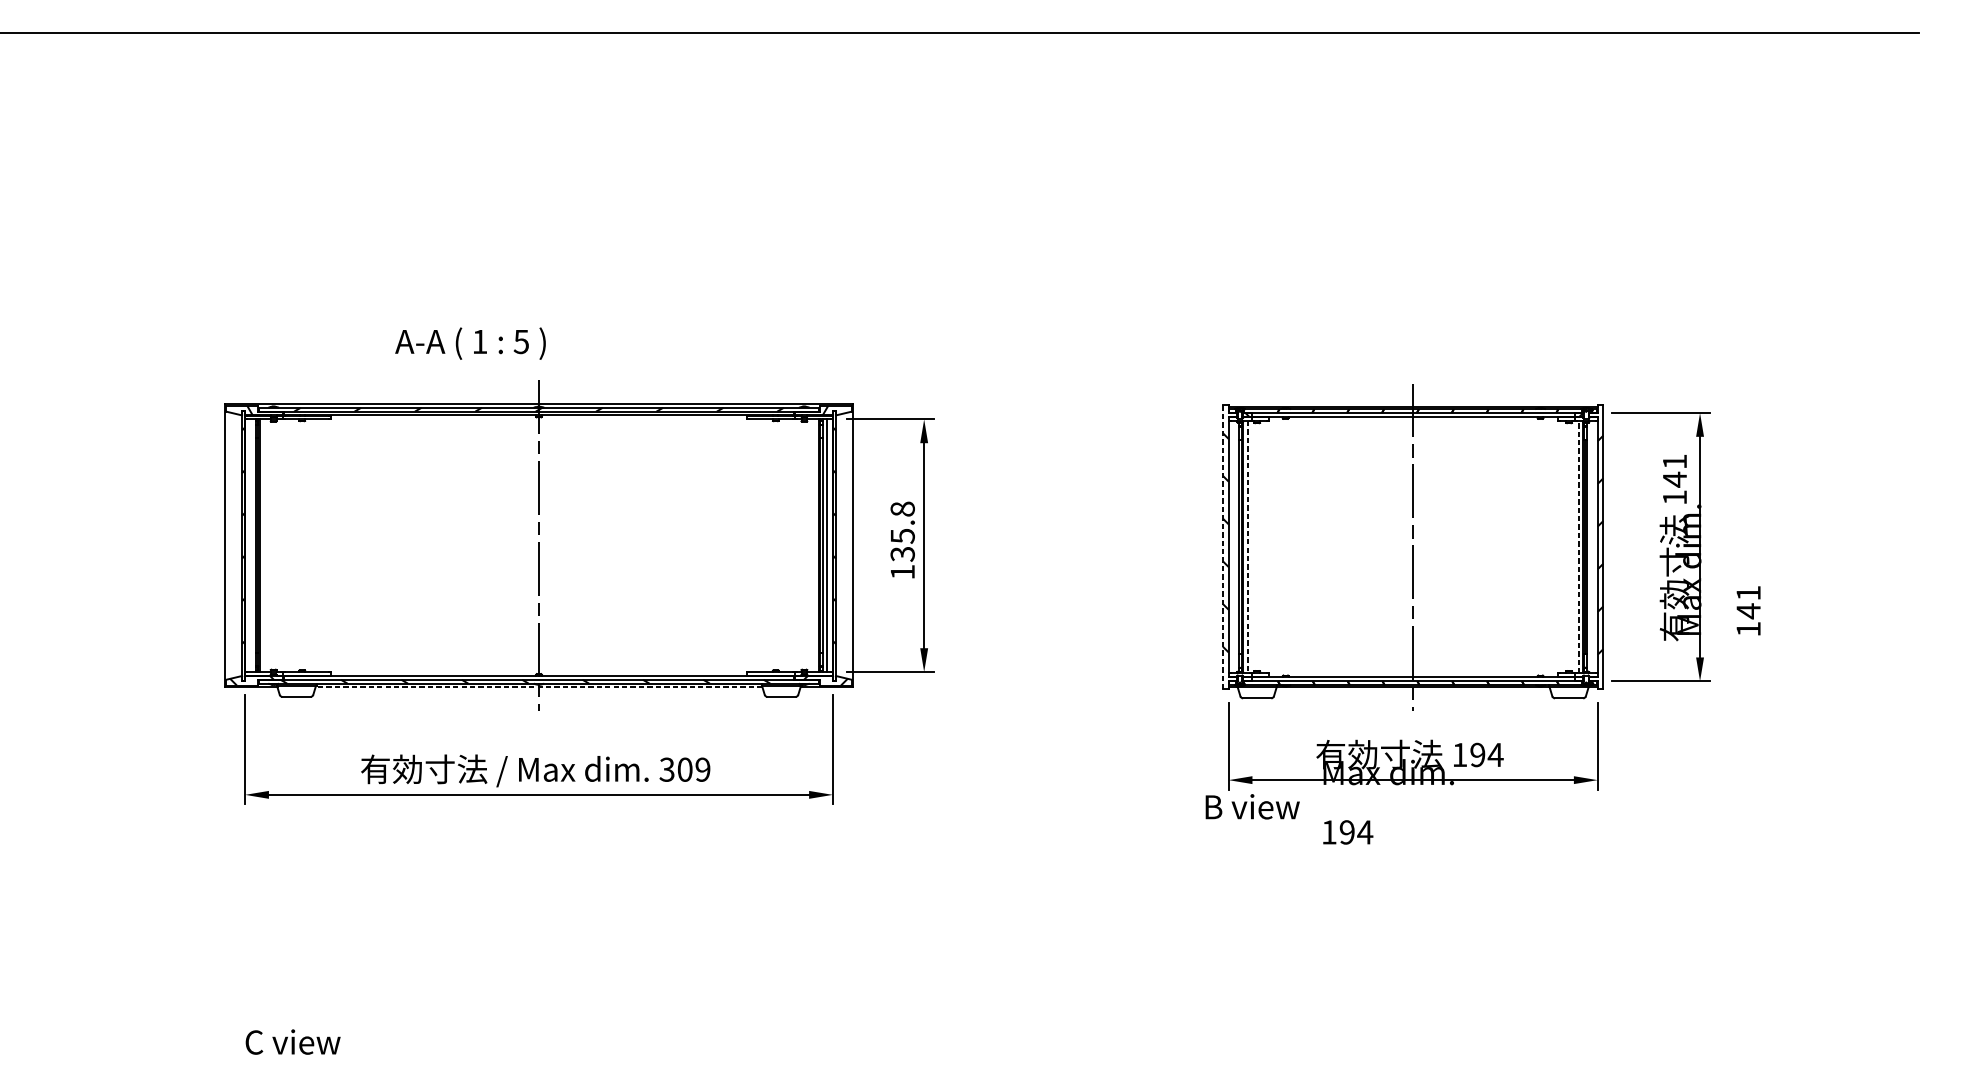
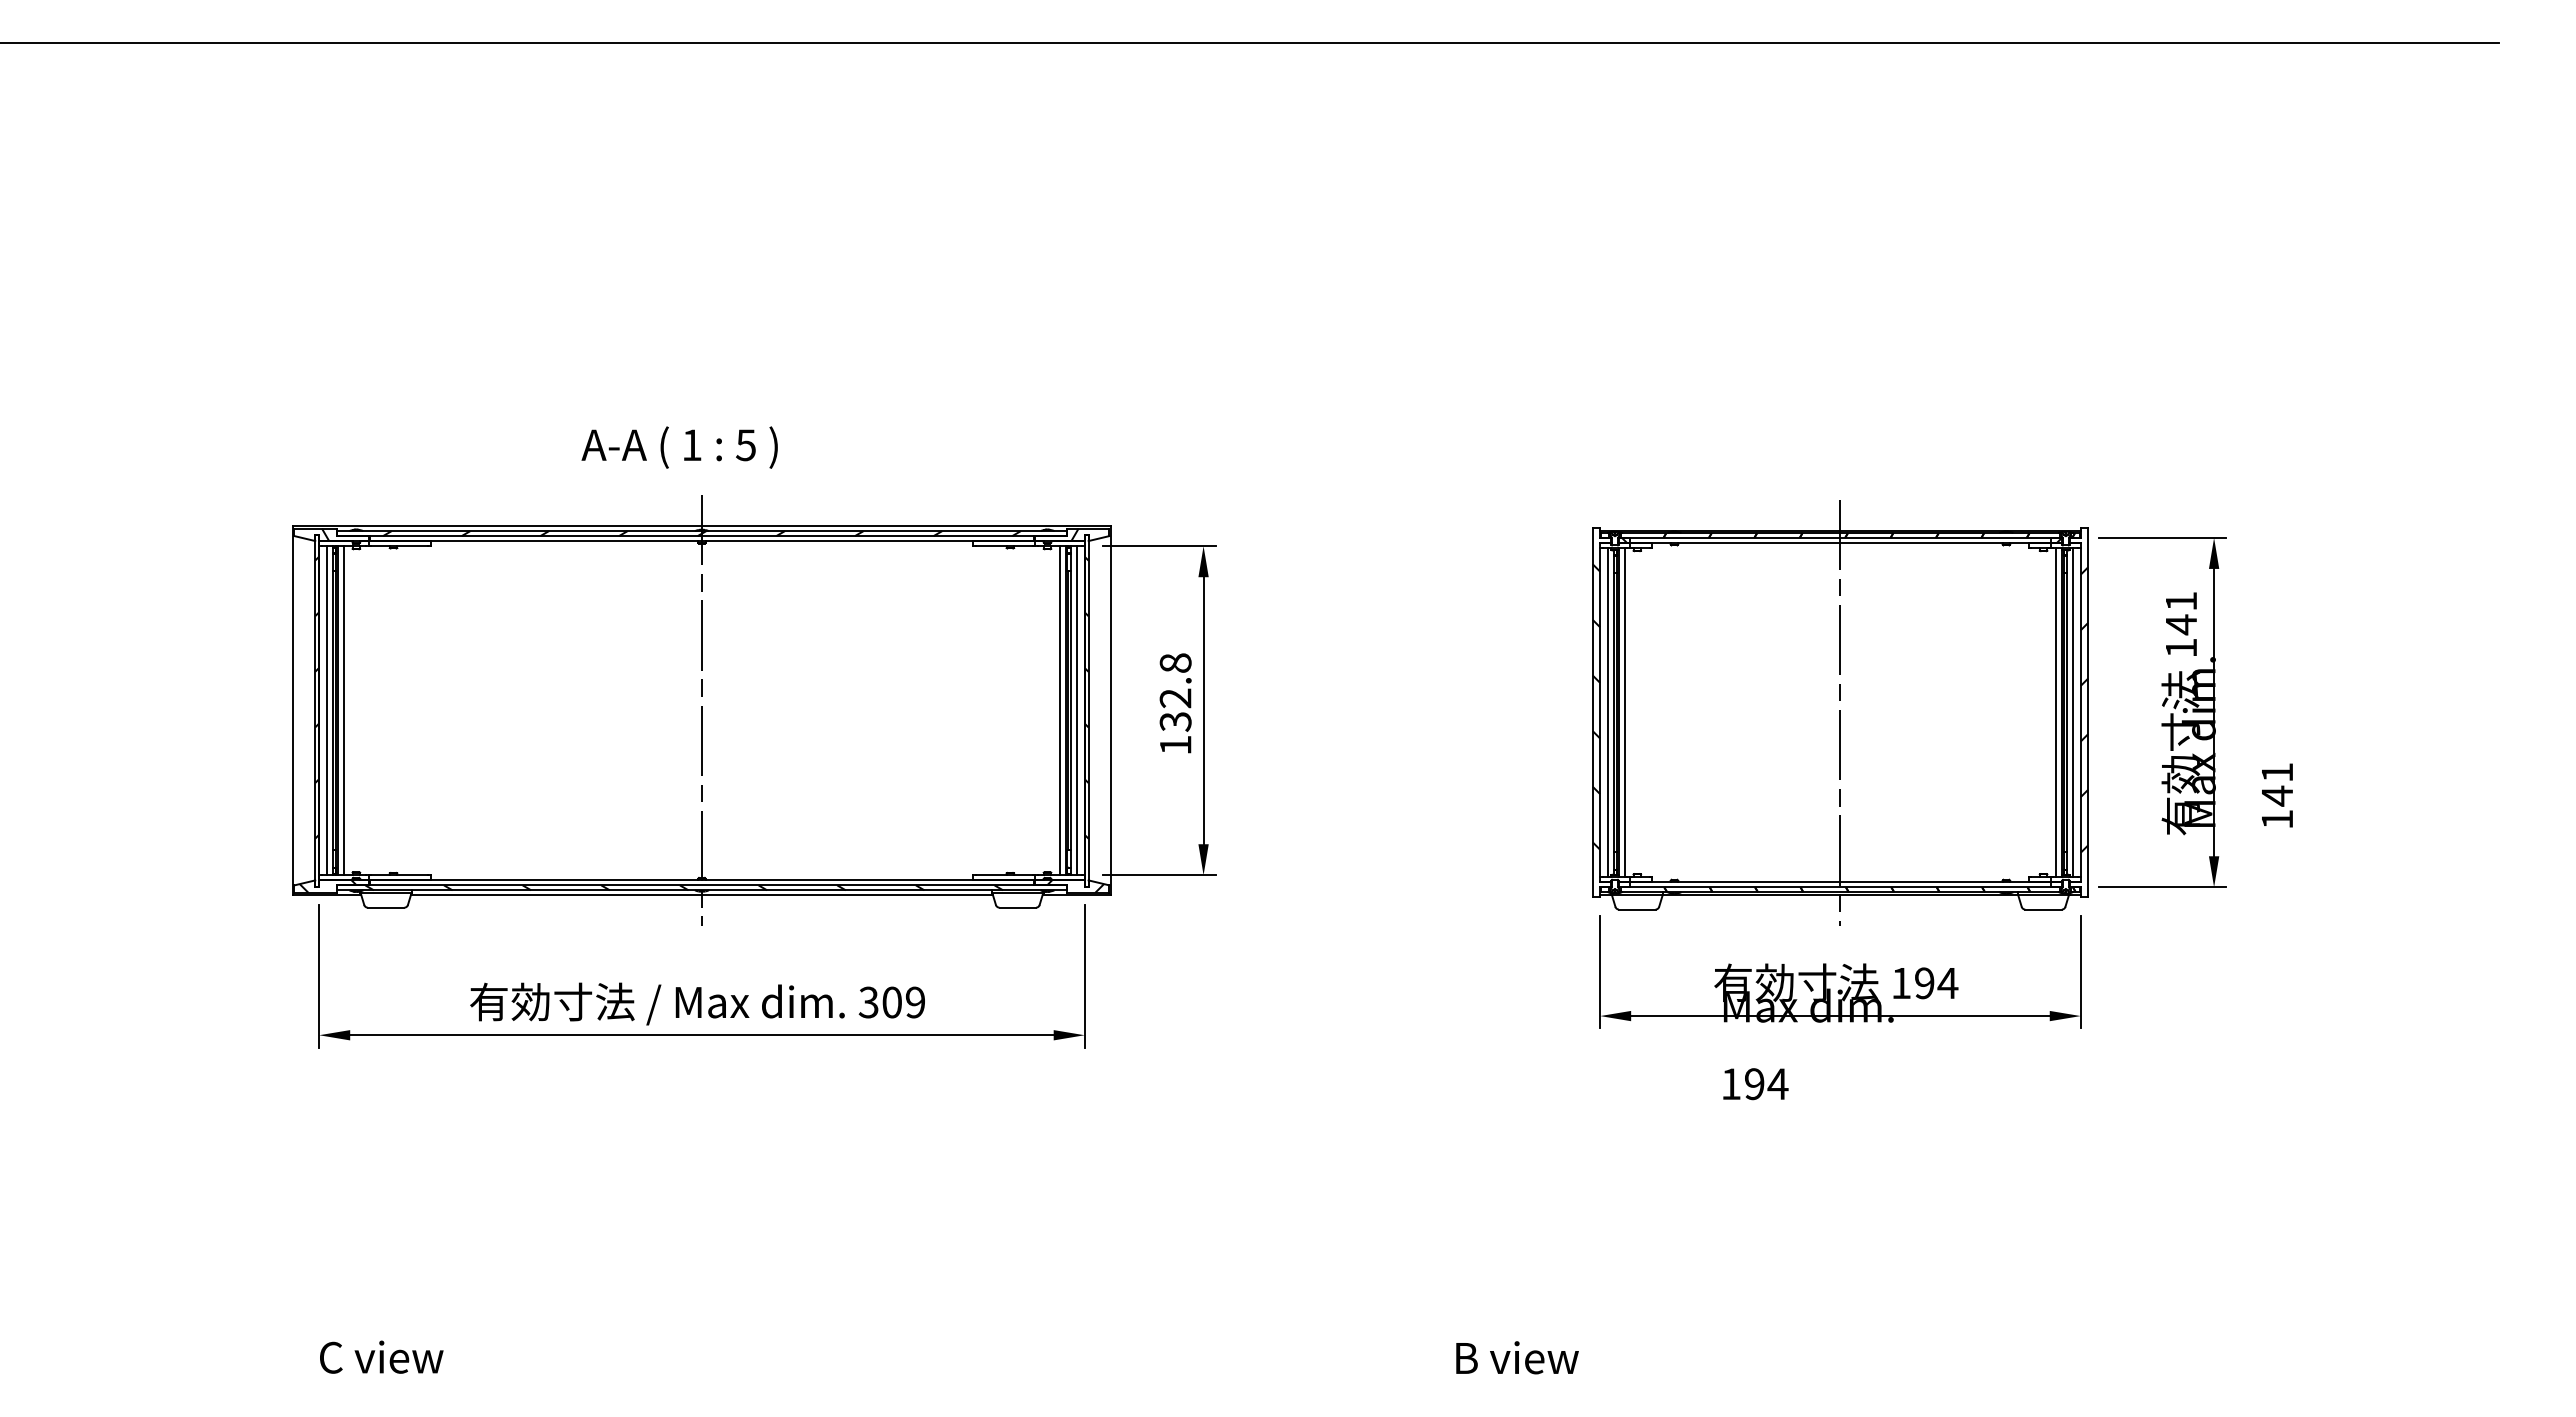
text: (470, 343) -> (679, 447), moved
text: (902, 536) -> (1175, 698), 135.8 -> 132.8
line: (250, 545) -> (326, 710), added
line: (264, 545) -> (344, 710), added
line: (813, 545) -> (1059, 710), added
line: (1222, 547) -> (1592, 712), dashed -> solid
line: (1234, 547) -> (1607, 712), added
line: (1247, 547) -> (1624, 713), dashed -> solid
line: (1578, 547) -> (2055, 712), dashed -> solid
line: (1592, 547) -> (2073, 712), added
line: (538, 687) -> (701, 895), dashed -> solid
text: (1252, 806) -> (1517, 1357), moved

